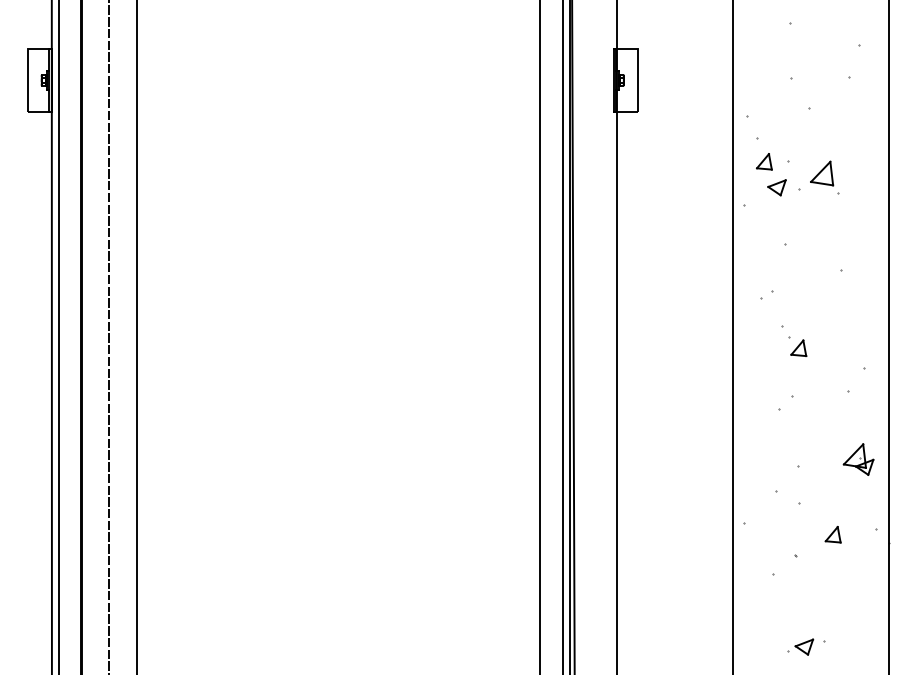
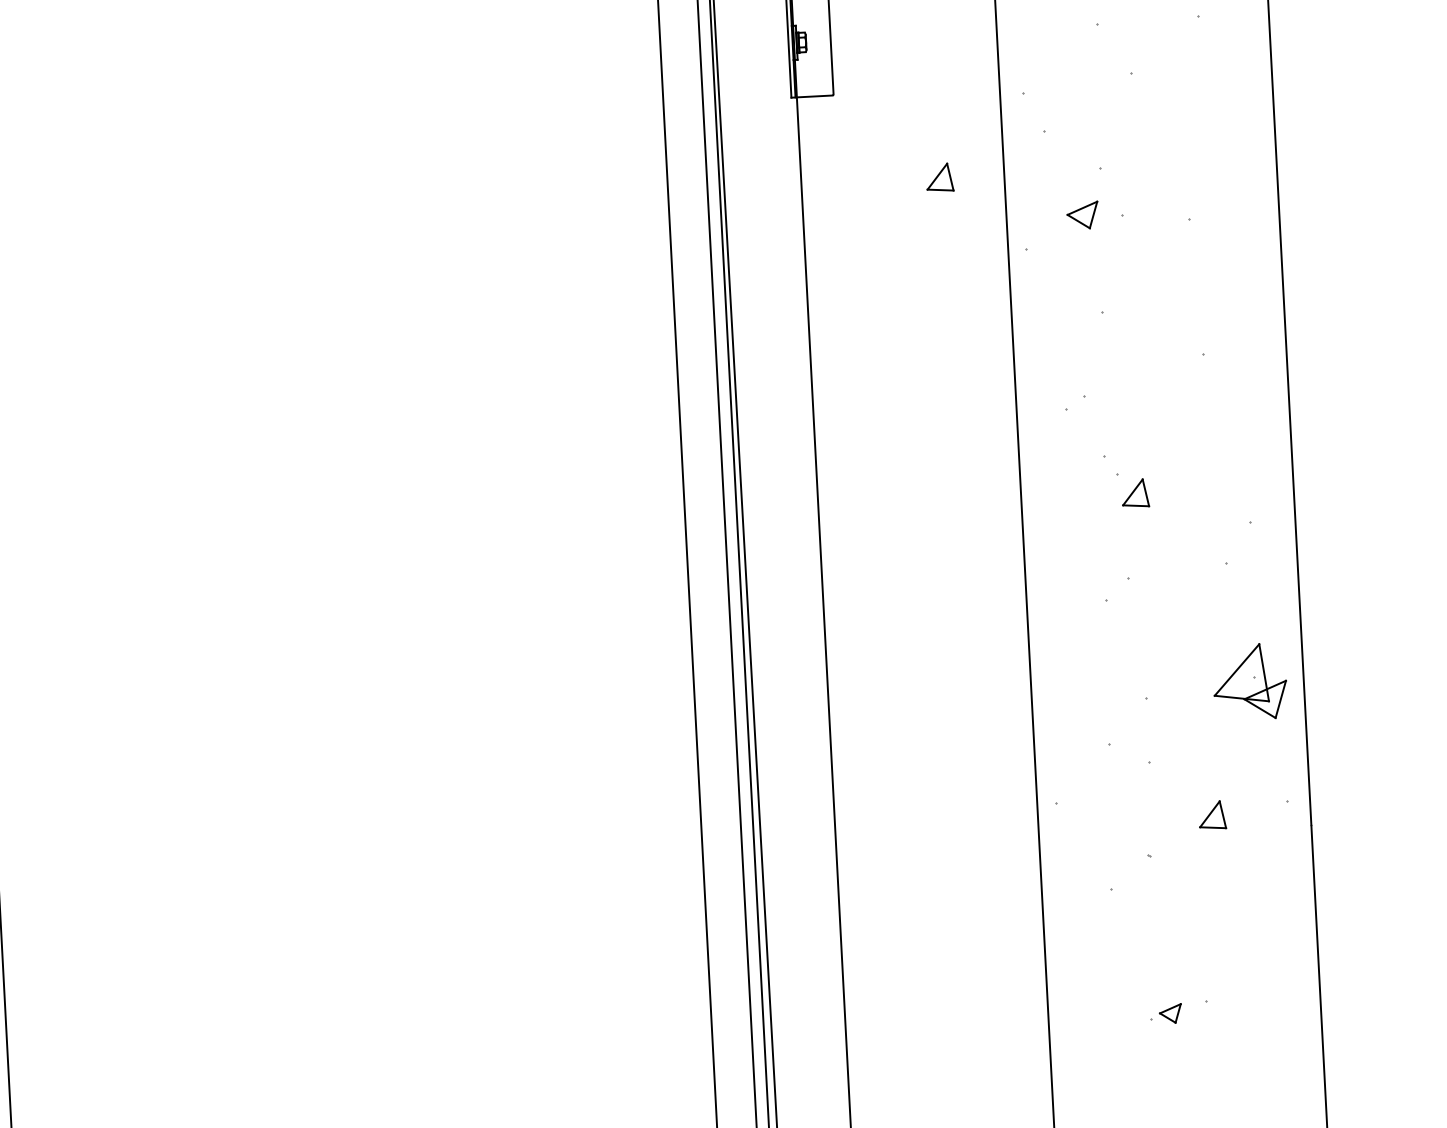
part: (764, 161) -> (940, 177), moved
part: (822, 173) -> (1160, 186), removed
part: (858, 459) -> (1249, 681), size x1.4
part: (800, 646) -> (1165, 1013), size x0.7

